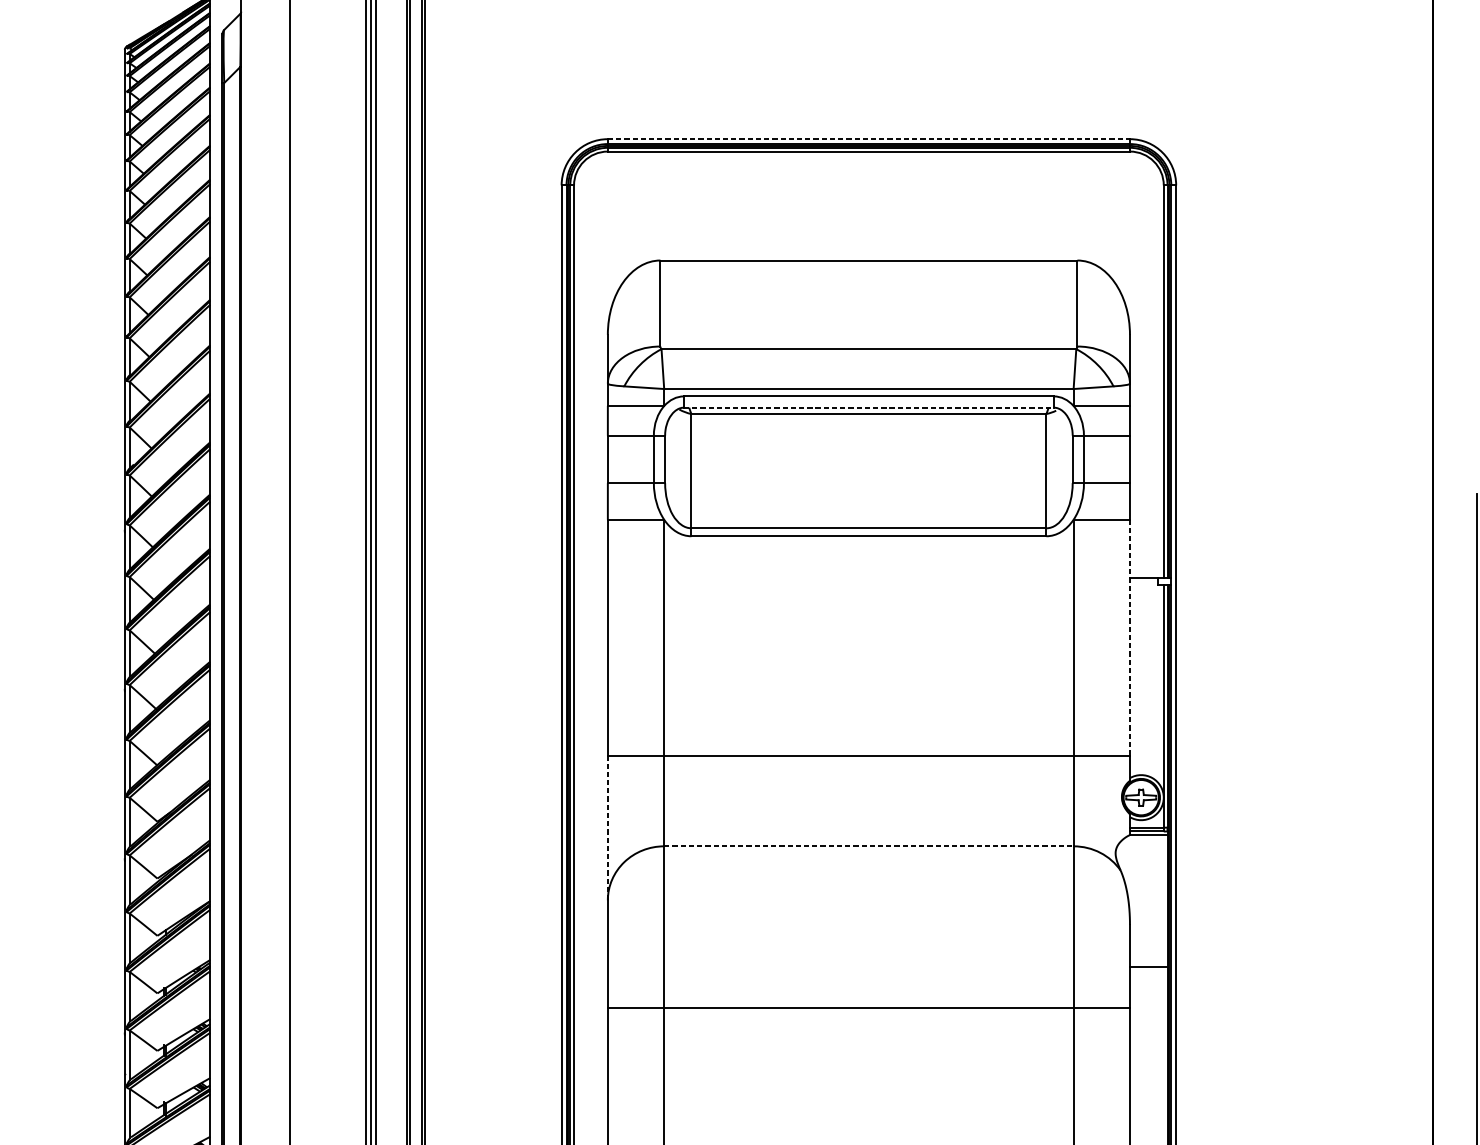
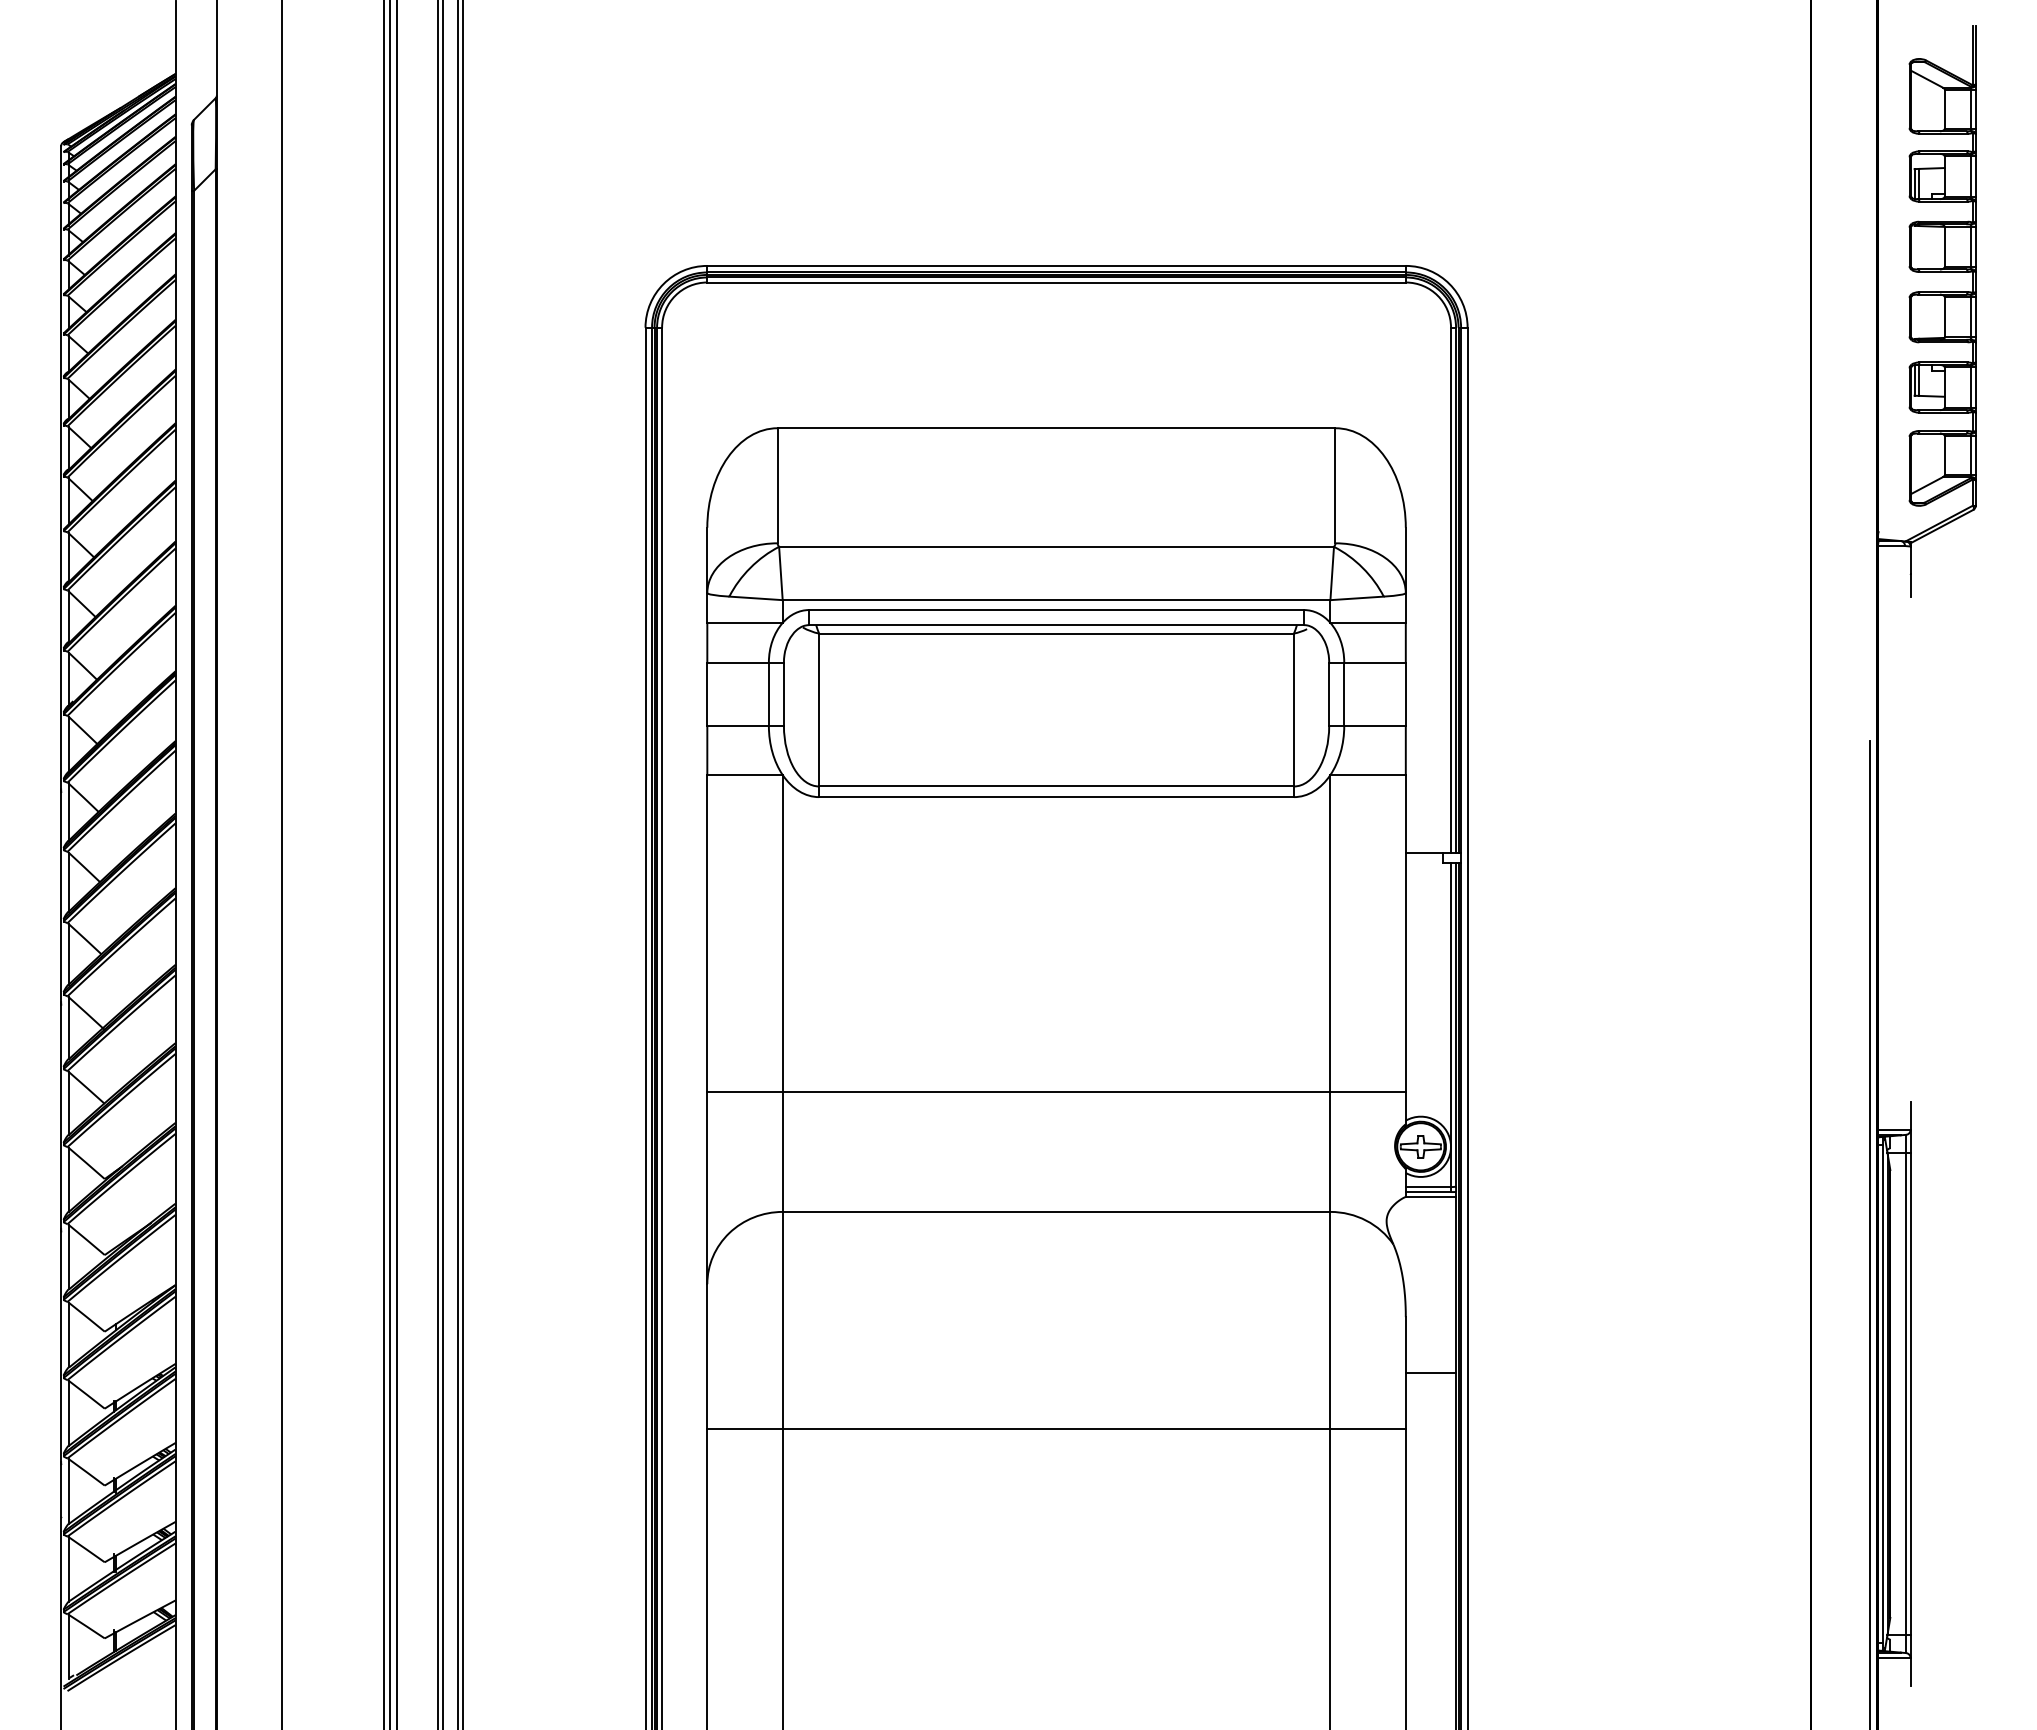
line: (869, 138) -> (1057, 265), dashed -> solid
line: (869, 407) -> (1057, 625), dashed -> solid
line: (1129, 638) -> (1405, 933), dashed -> solid
line: (607, 828) -> (707, 1187), dashed -> solid
line: (868, 846) -> (1056, 1211), dashed -> solid

